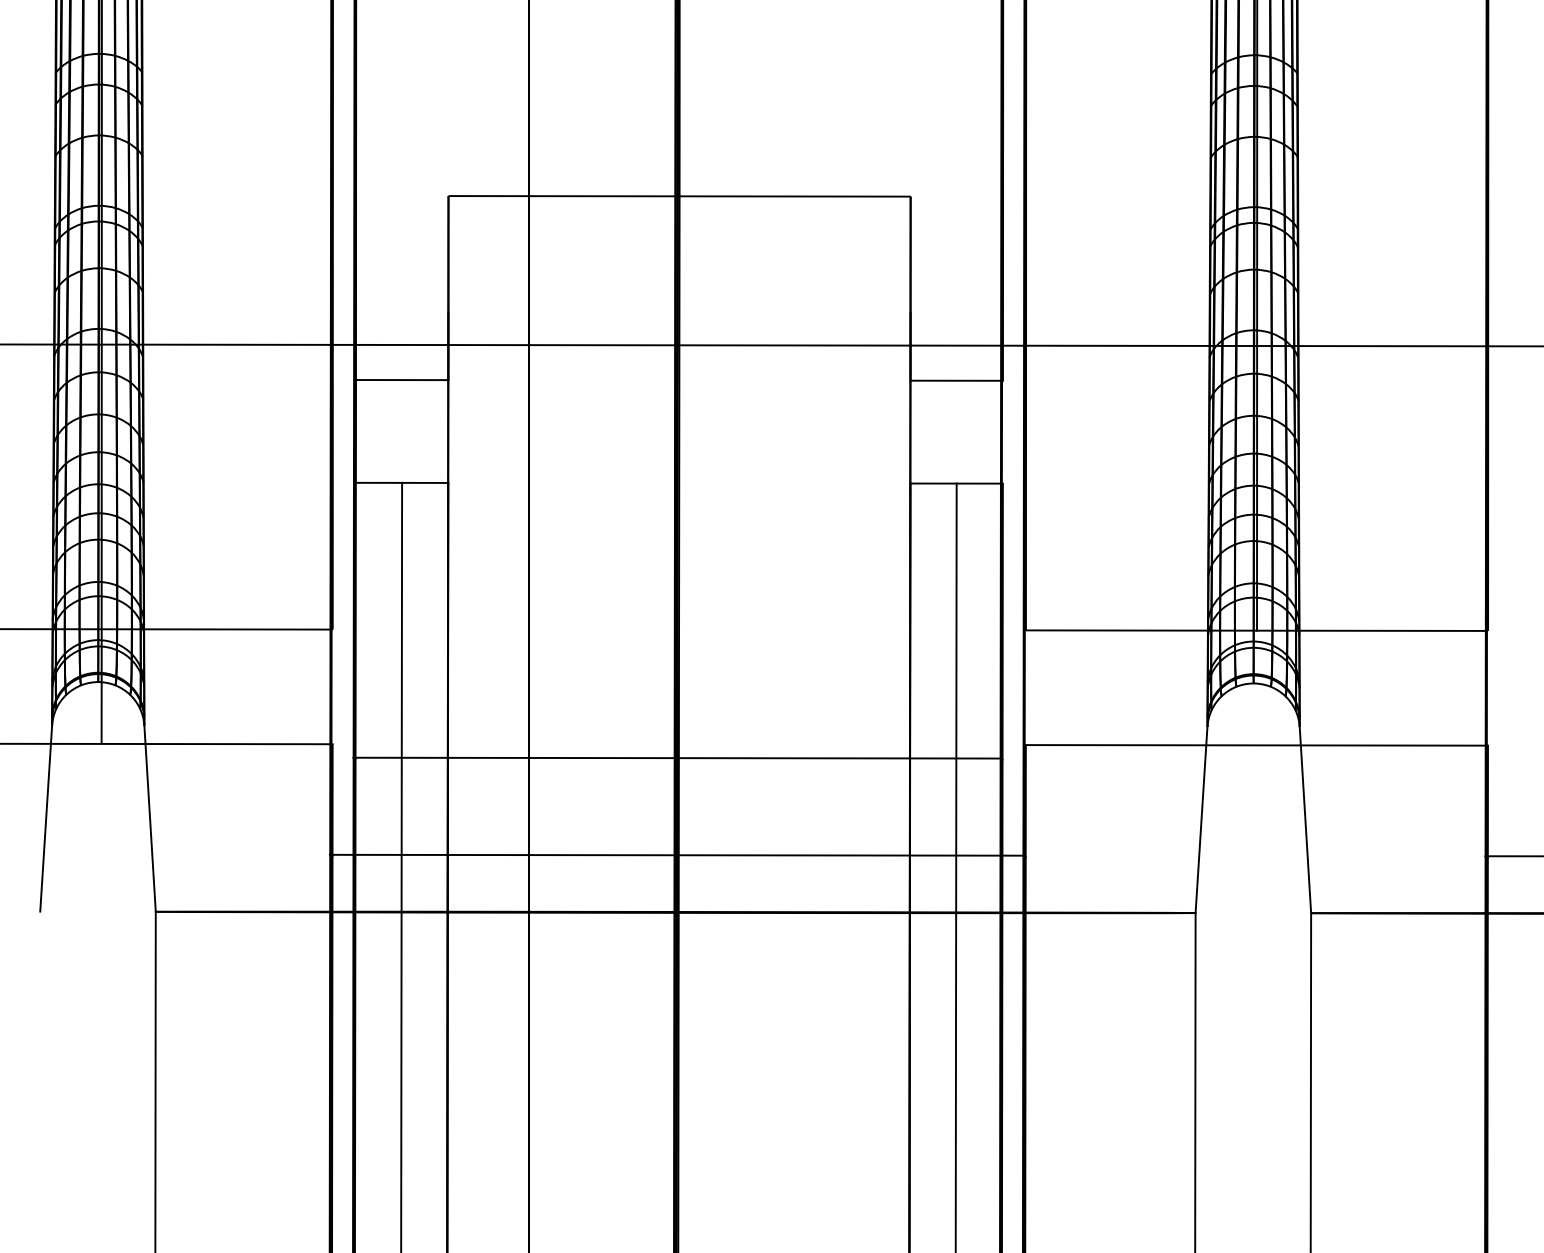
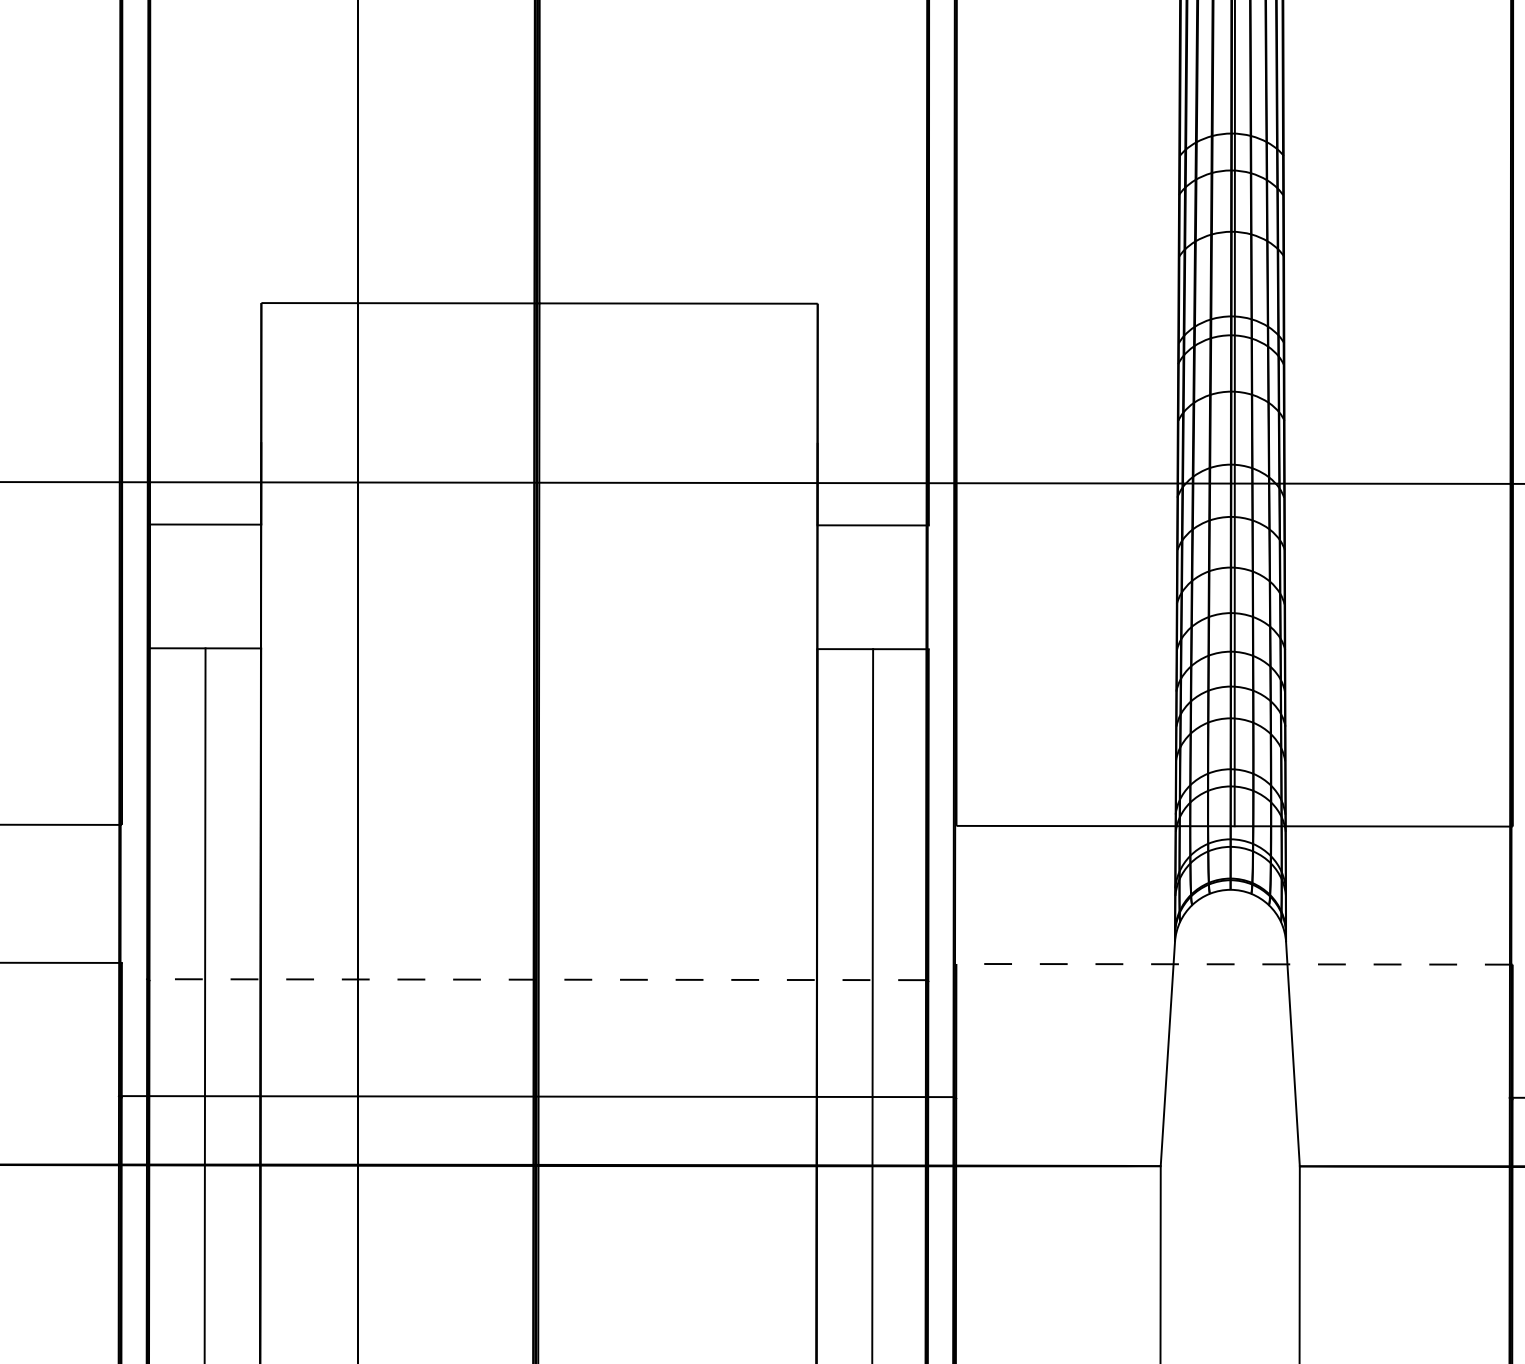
line: (1256, 745) -> (1234, 964), solid -> dashed
line: (676, 758) -> (535, 980), solid -> dashed

